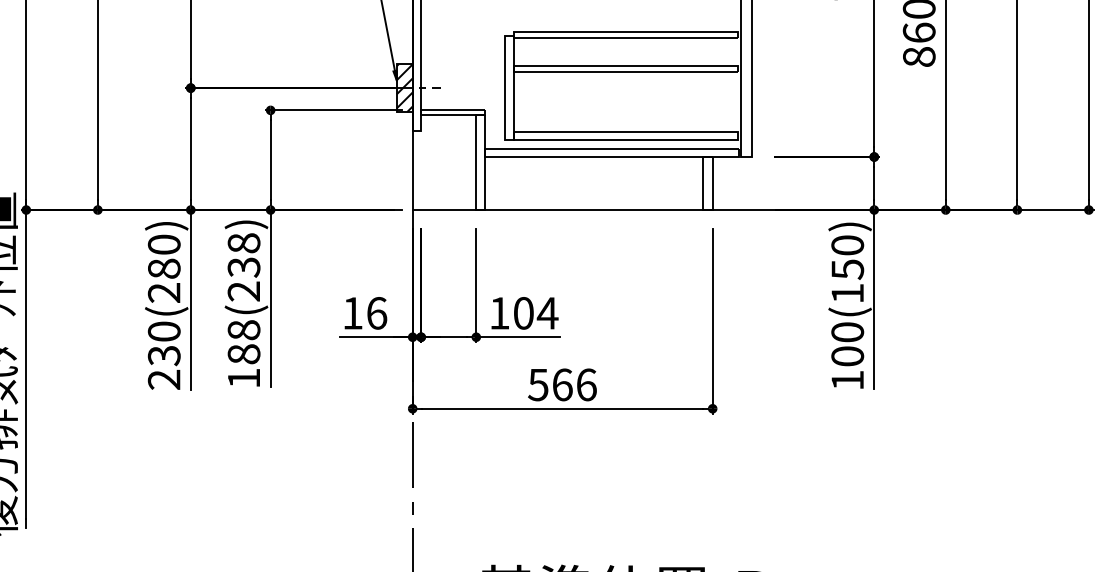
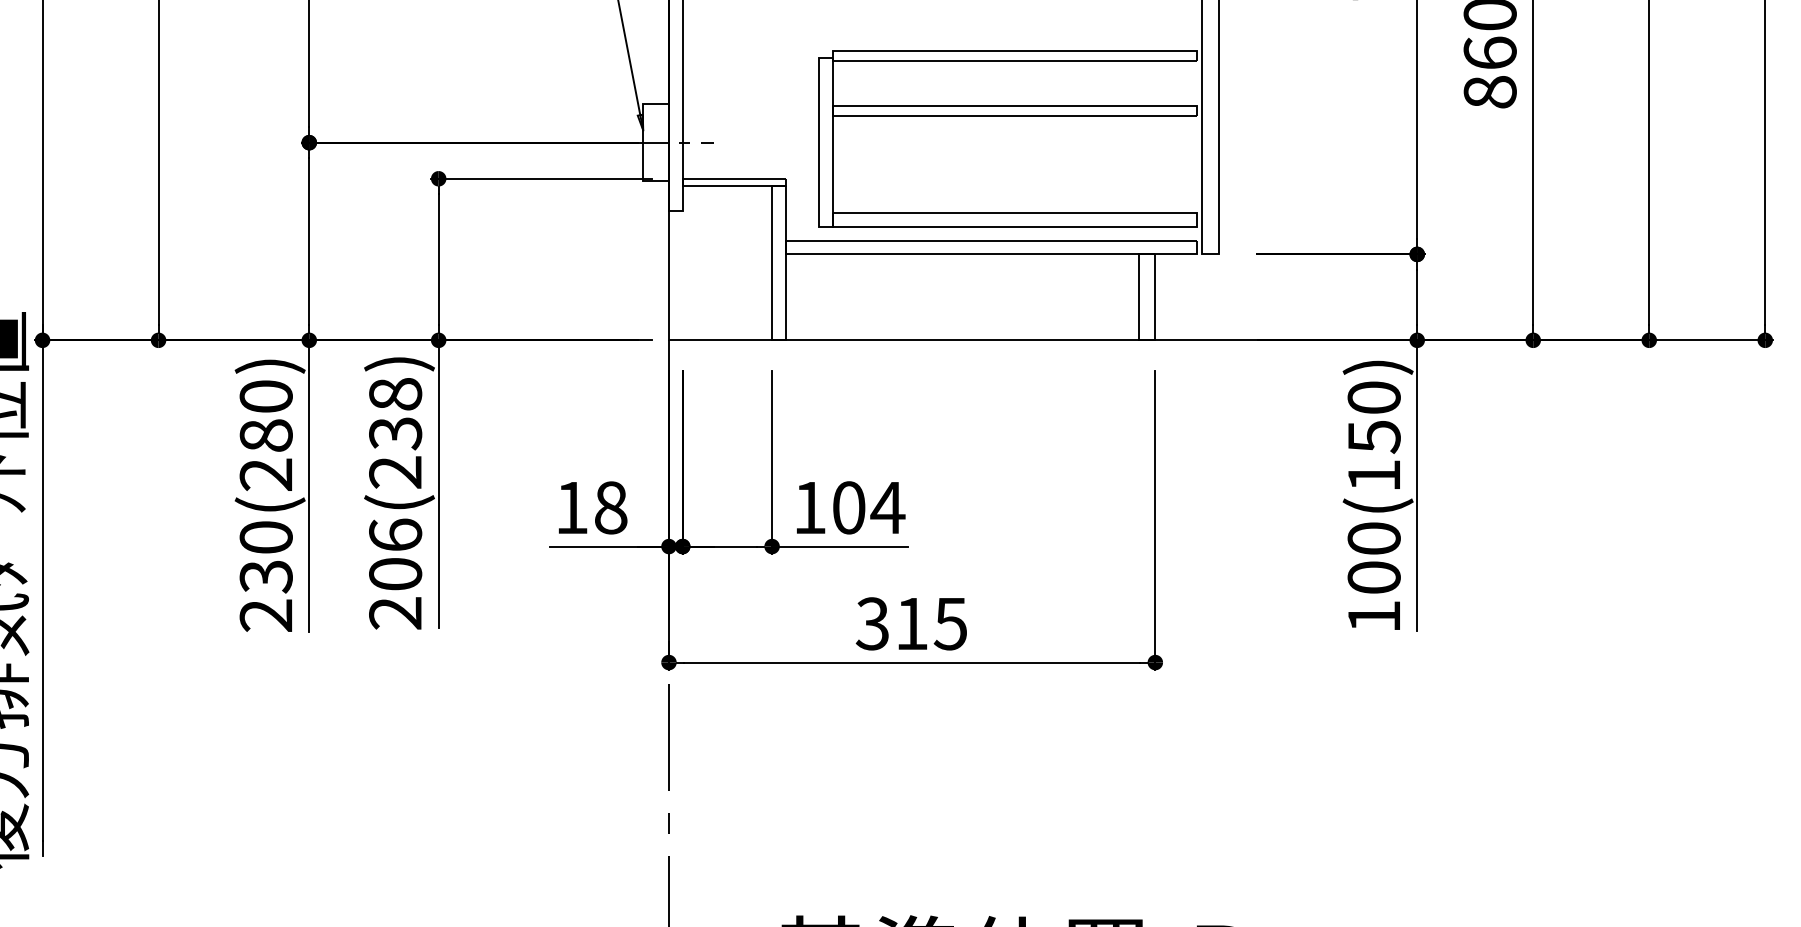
hatch: (404, 87) -> (655, 141), removed
text: (377, 313) -> (611, 508), 16 -> 18
text: (243, 354) -> (394, 574), 188(238) -> 206(238)
text: (562, 384) -> (911, 623), 566 -> 315

